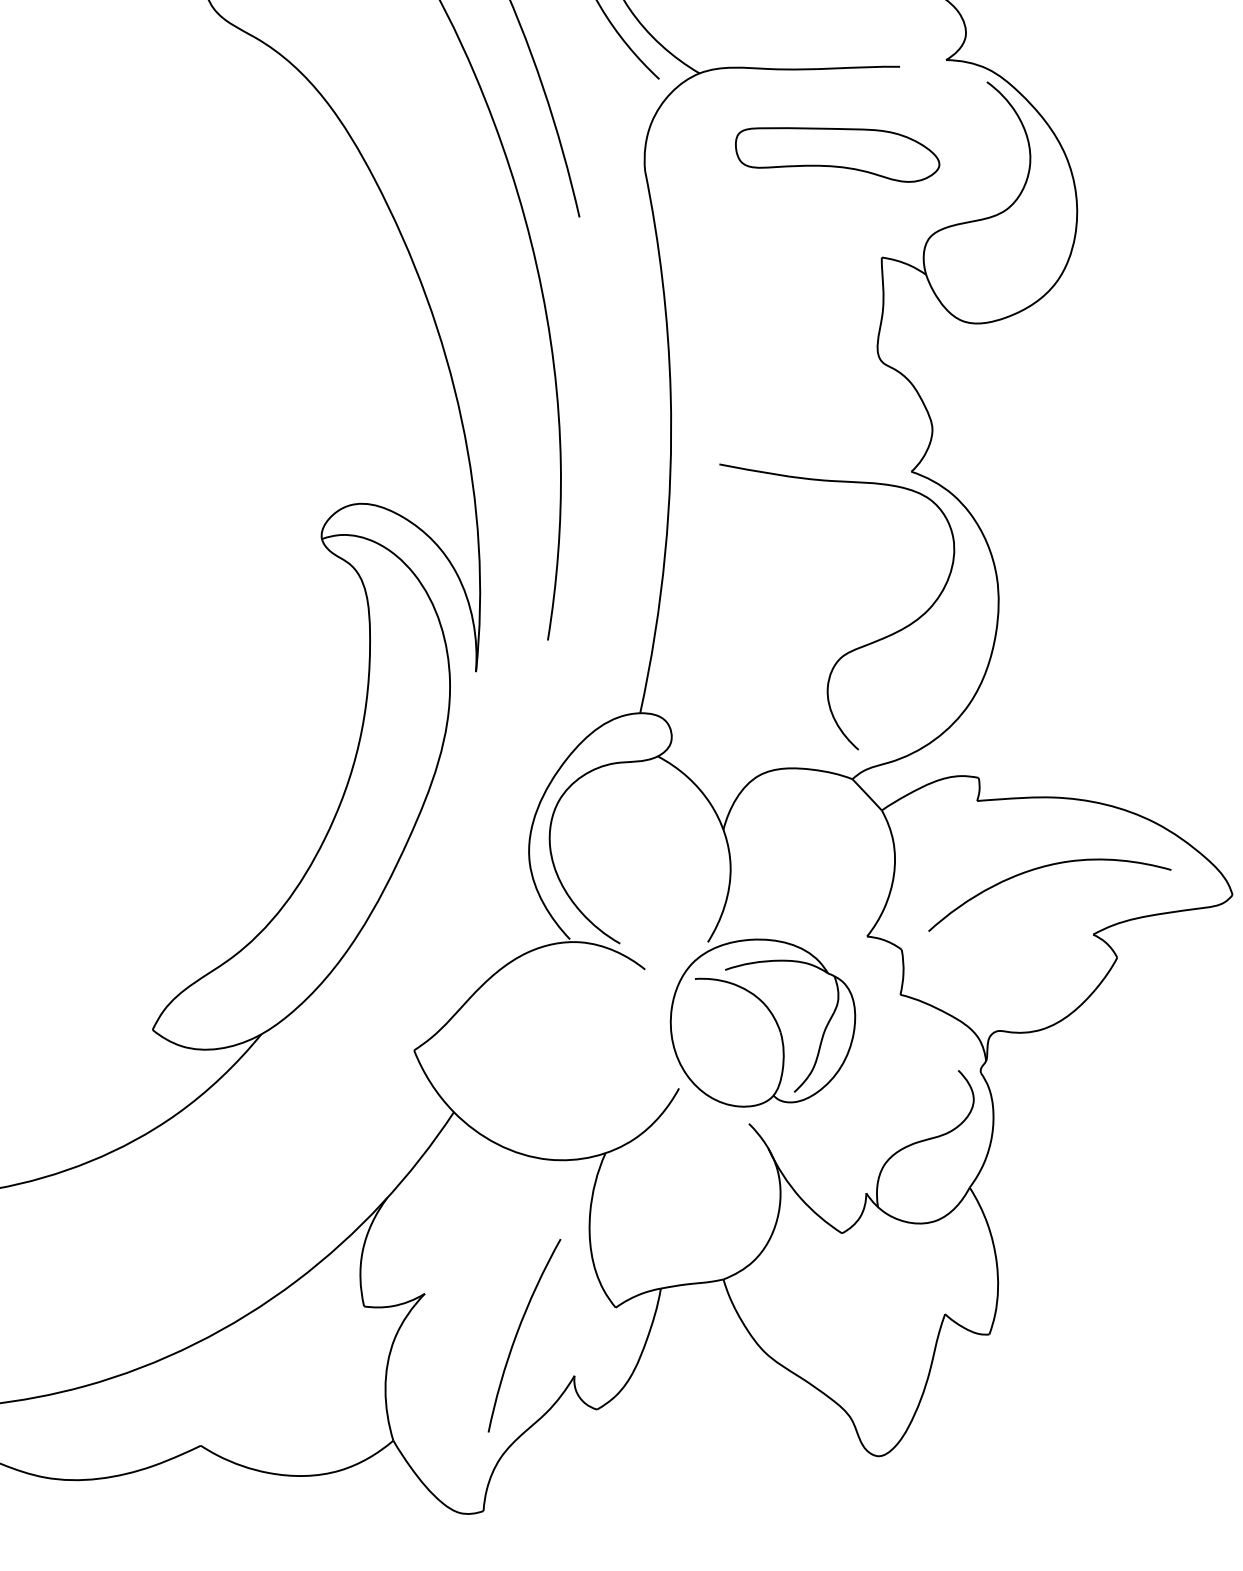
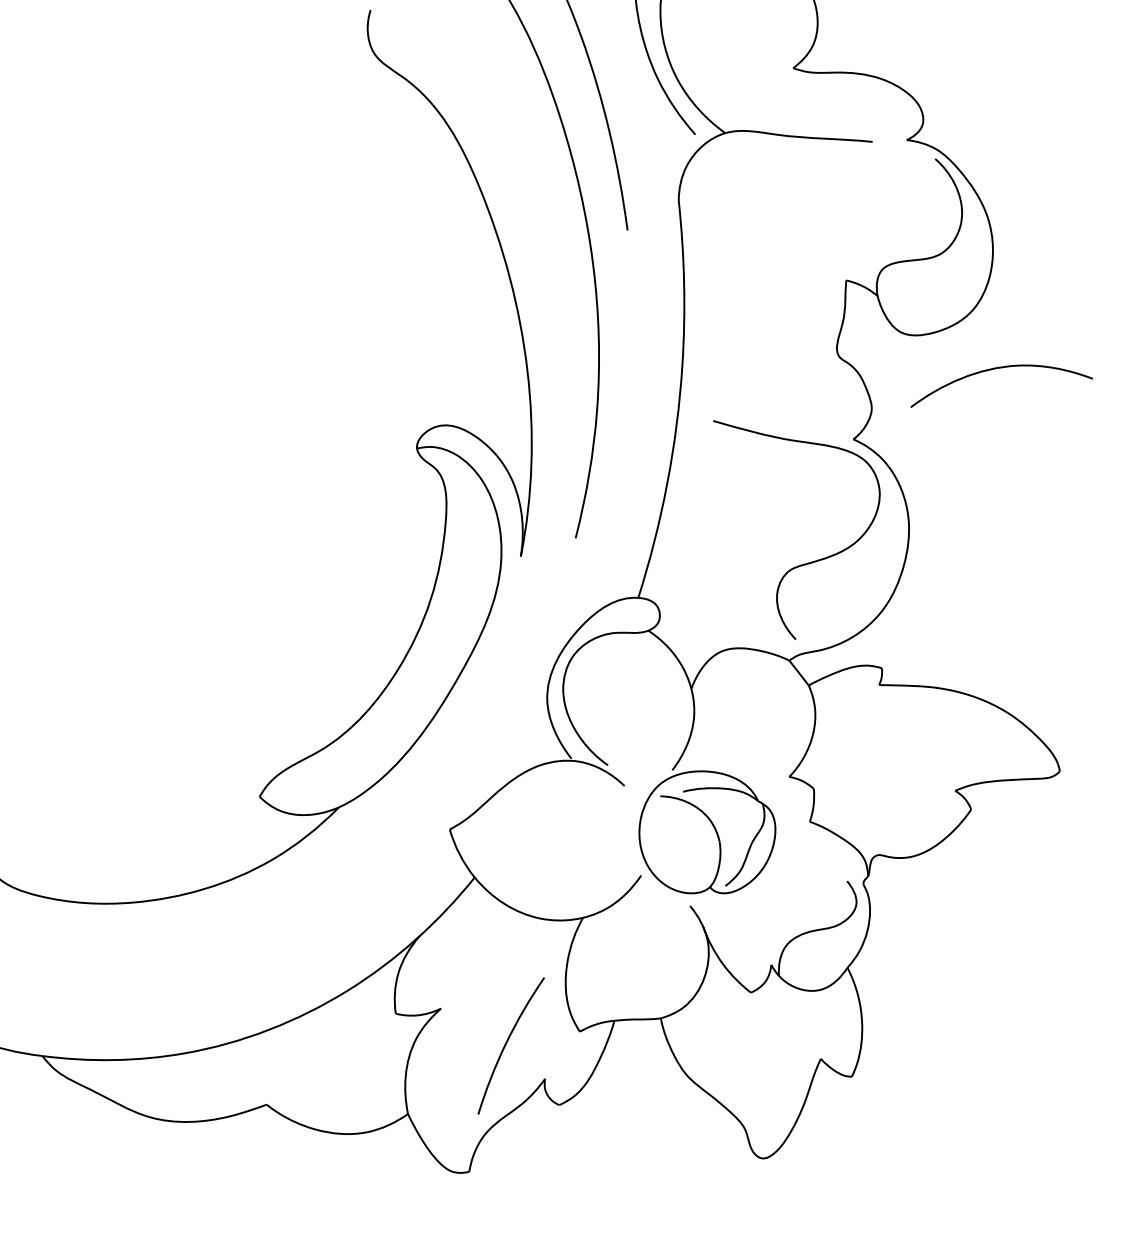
part: (836, 153) -> (820, 201), removed
curve: (1039, 869) -> (996, 369), moved

